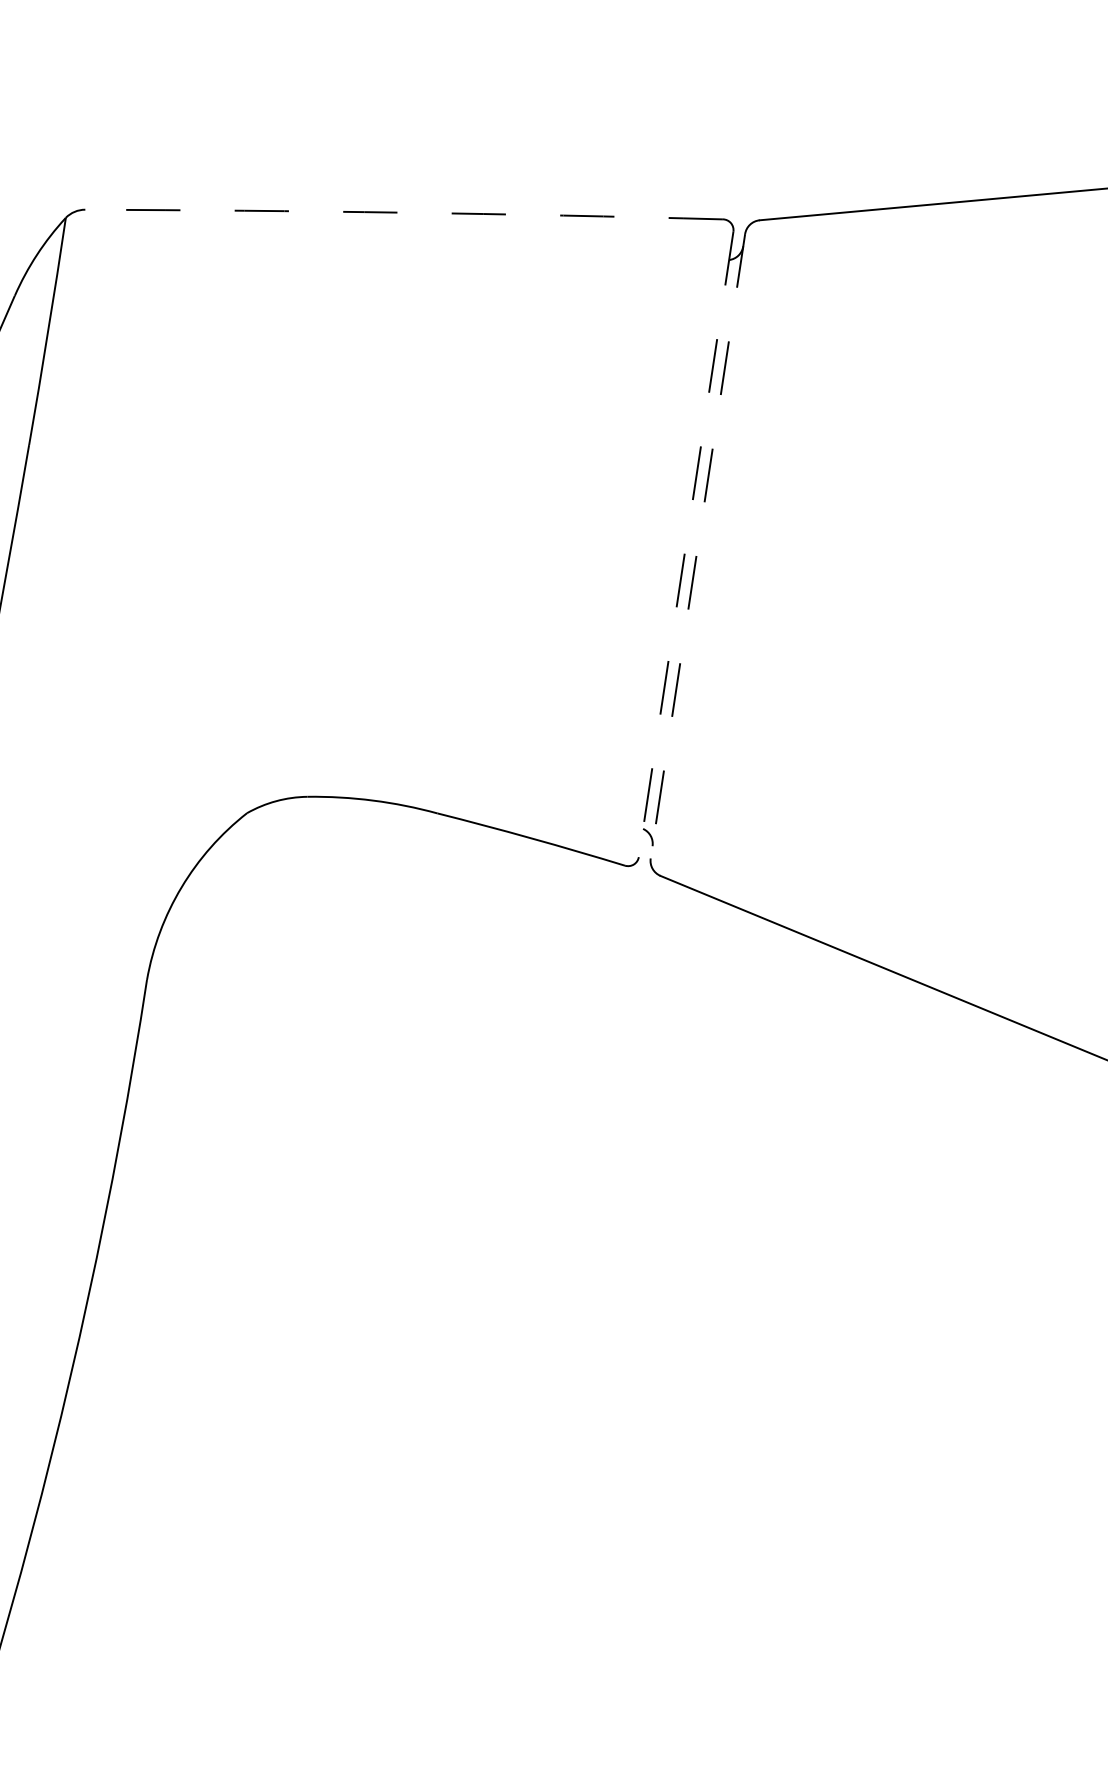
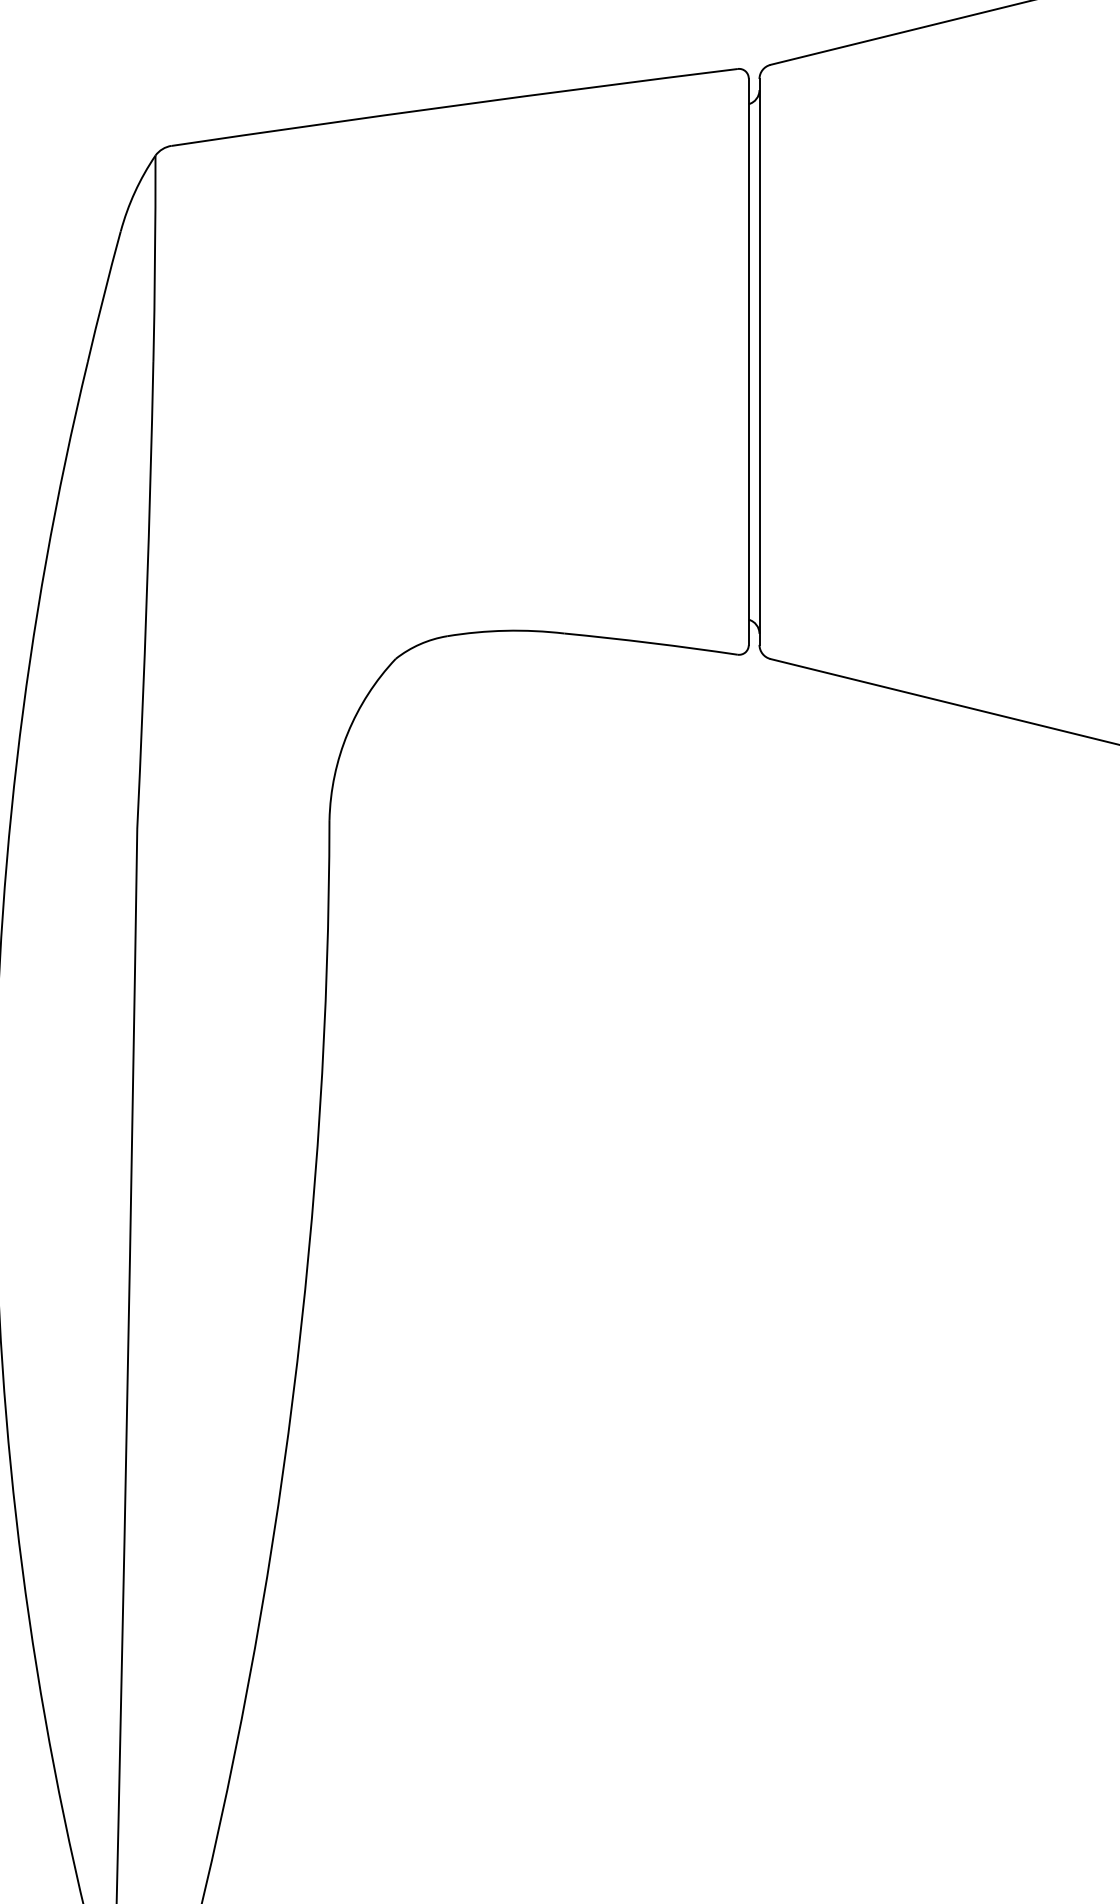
arc: (404, 212) -> (454, 105), dashed -> solid
line: (685, 545) -> (748, 362), dashed -> solid
line: (698, 545) -> (759, 361), dashed -> solid

